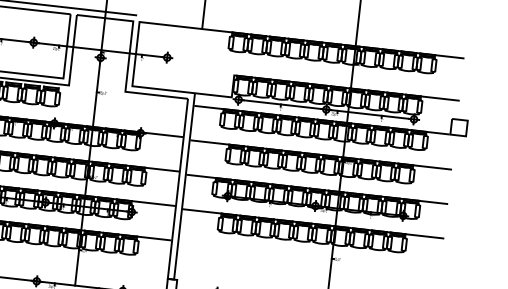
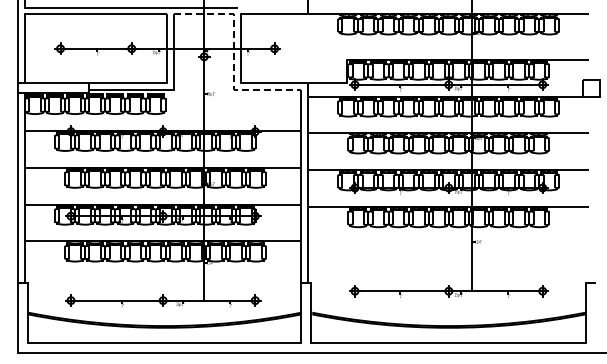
line: (129, 60) -> (234, 56), solid -> dashed

